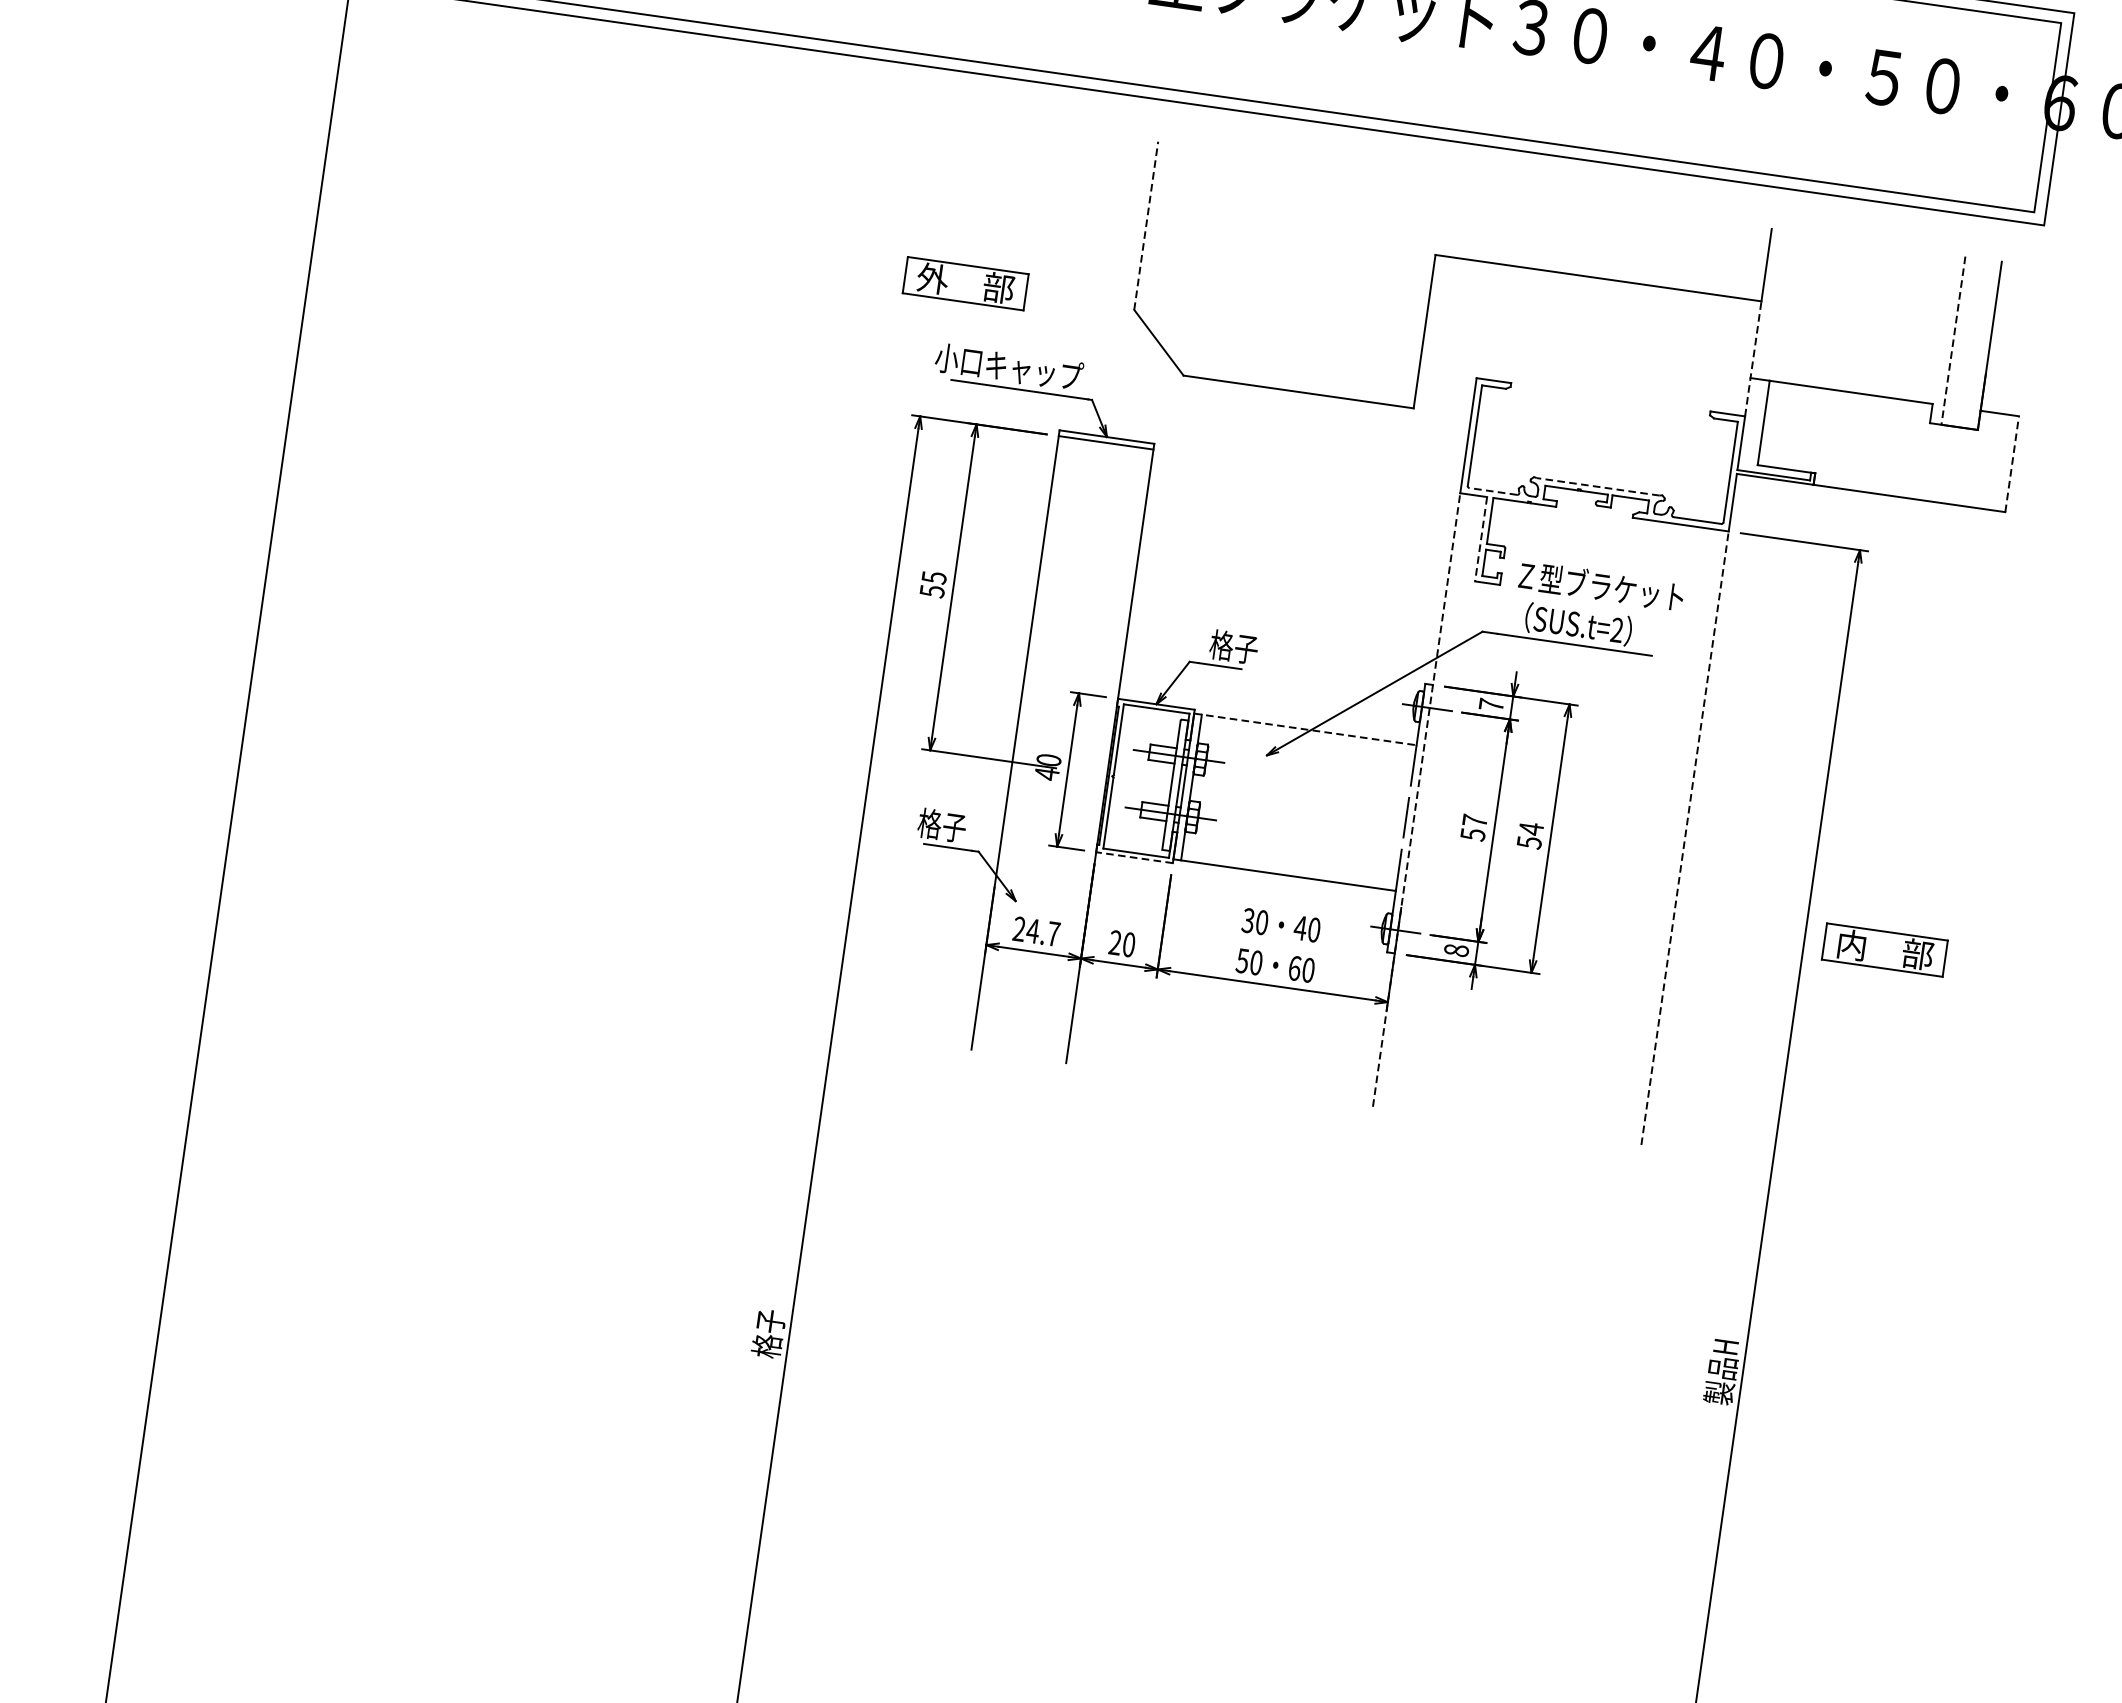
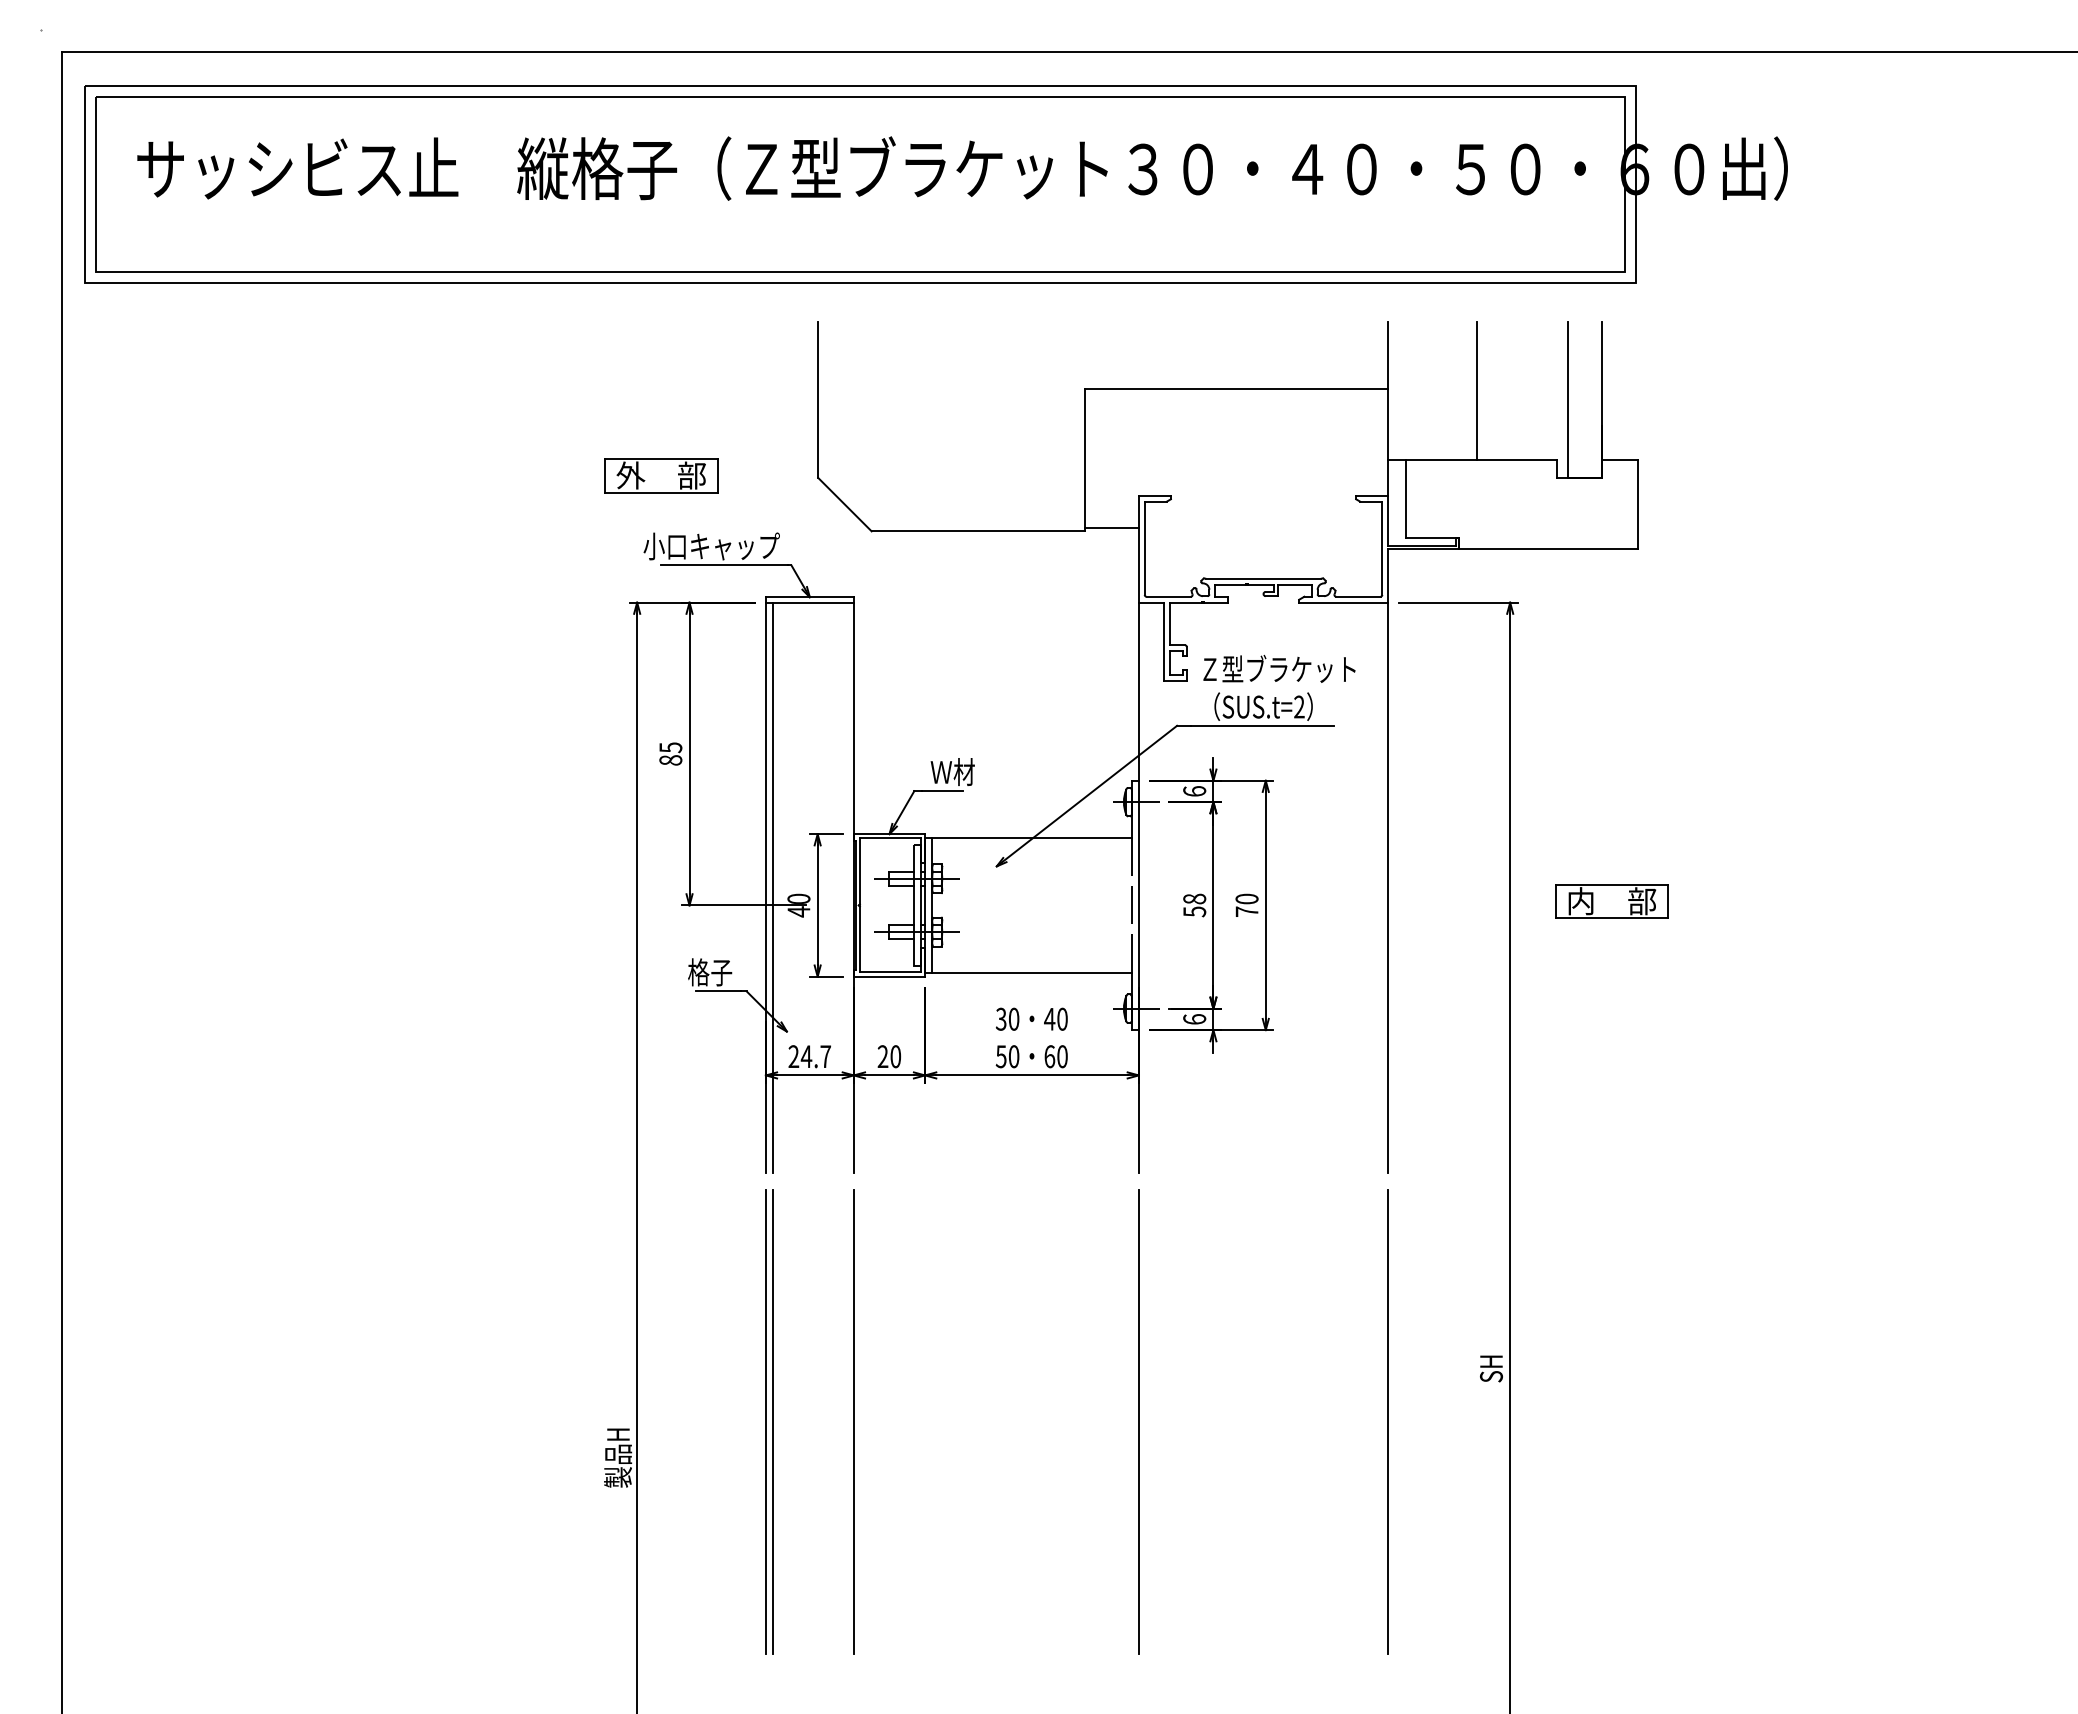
line: (1146, 225) -> (818, 399), dashed -> solid
line: (1857, 316) -> (1477, 390), added
line: (1953, 341) -> (1568, 400), dashed -> solid
line: (1753, 358) -> (1388, 441), dashed -> solid
line: (1442, 408) -> (1111, 527), added
line: (2012, 464) -> (1637, 504), dashed -> solid
line: (1598, 486) -> (1263, 578), dashed -> solid
line: (1493, 491) -> (1168, 596), dashed -> solid
line: (1480, 539) -> (1163, 642), dashed -> solid
text: (931, 591) -> (670, 760), 55 -> 85
text: (1233, 647) -> (952, 772), 格子 -> Ｗ材
text: (1491, 705) -> (1194, 791), 7 -> 6
line: (1305, 729) -> (1028, 837), dashed -> solid
line: (1022, 743) -> (772, 887), added
line: (1416, 799) -> (1138, 887), dashed -> solid
text: (1474, 820) -> (1194, 898), 57 -> 58
text: (1529, 835) -> (1246, 905), 54 -> 70
line: (1685, 838) -> (1388, 887), dashed -> solid
line: (1134, 857) -> (889, 976), dashed -> solid
part: (1884, 949) -> (1611, 901), moved
text: (1456, 950) -> (1194, 1019), 8 -> 6
line: (932, 1317) -> (765, 1421), added
line: (940, 1318) -> (772, 1421), added
line: (1027, 1331) -> (853, 1421), added
text: (769, 1333) -> (618, 1457), 格子 -> 製品H
text: (1722, 1371) -> (1491, 1368), 製品H -> SH
line: (1334, 1374) -> (1138, 1421), added
line: (1603, 1412) -> (1388, 1421), added

